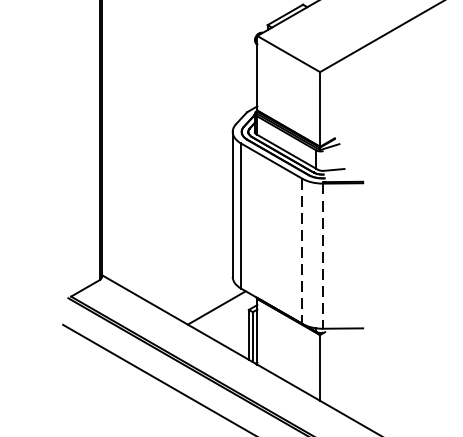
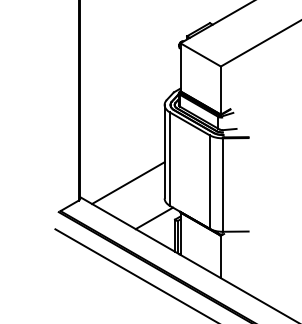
line: (302, 250) -> (209, 181), dashed -> solid
line: (176, 253) -> (128, 183), added
line: (322, 256) -> (222, 185), dashed -> solid

